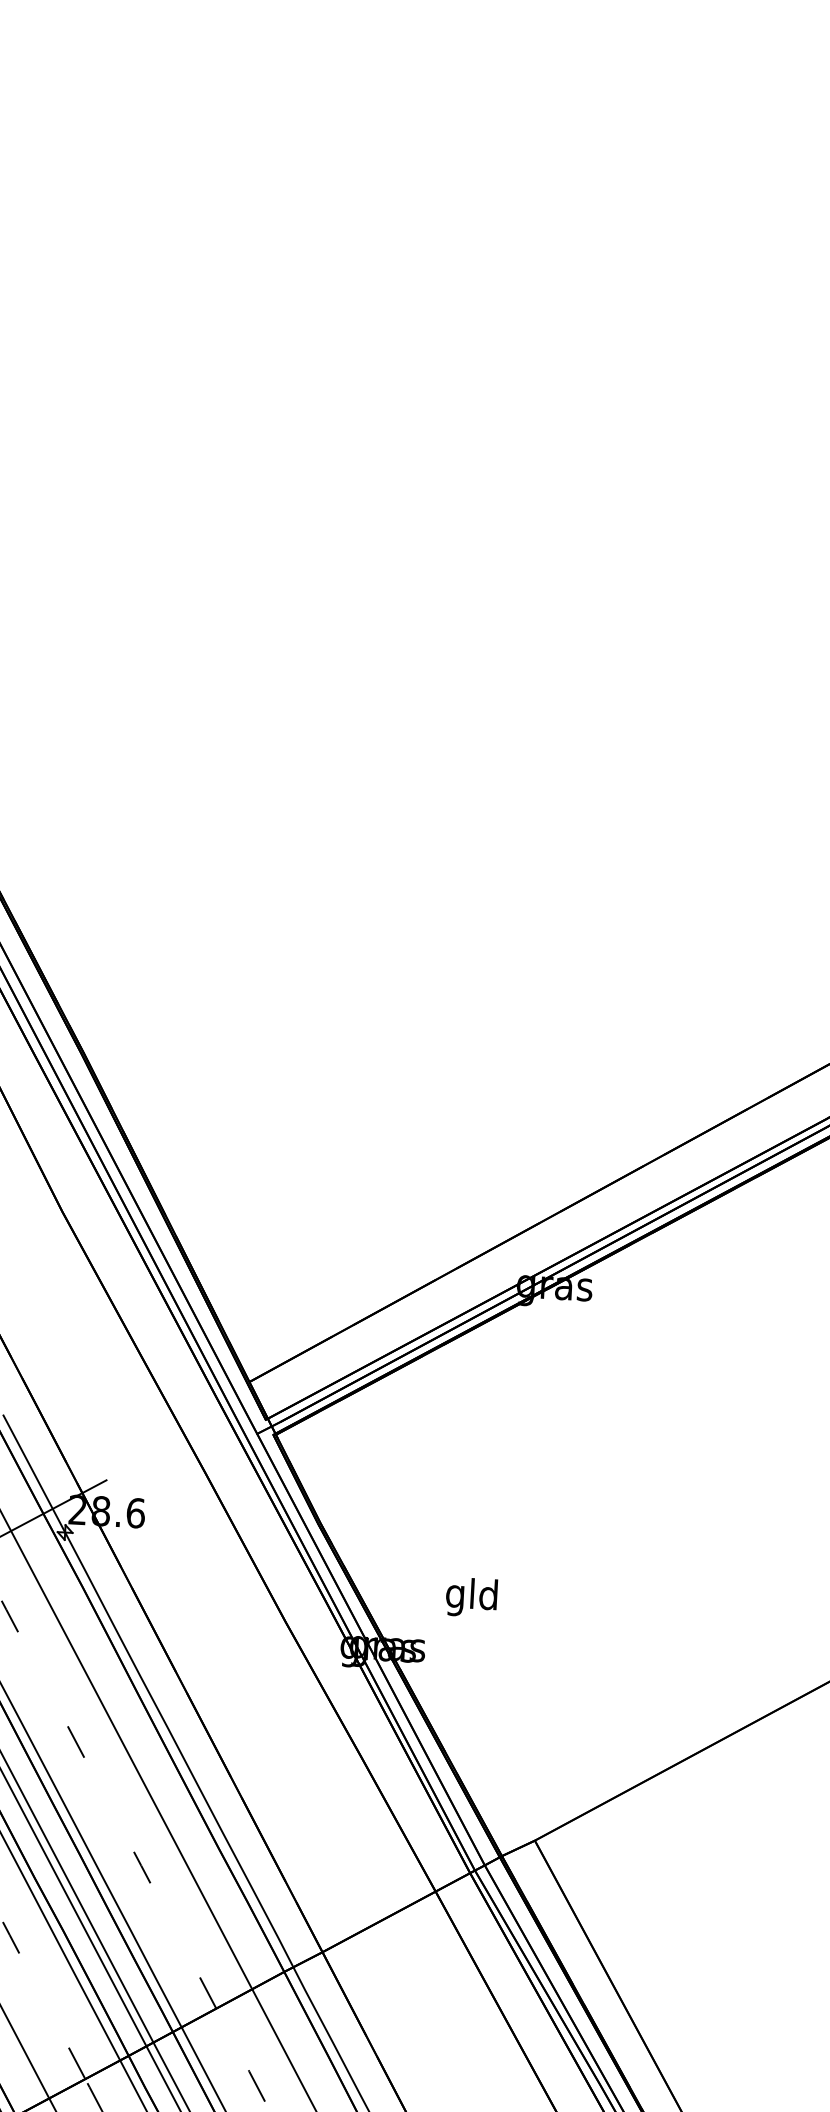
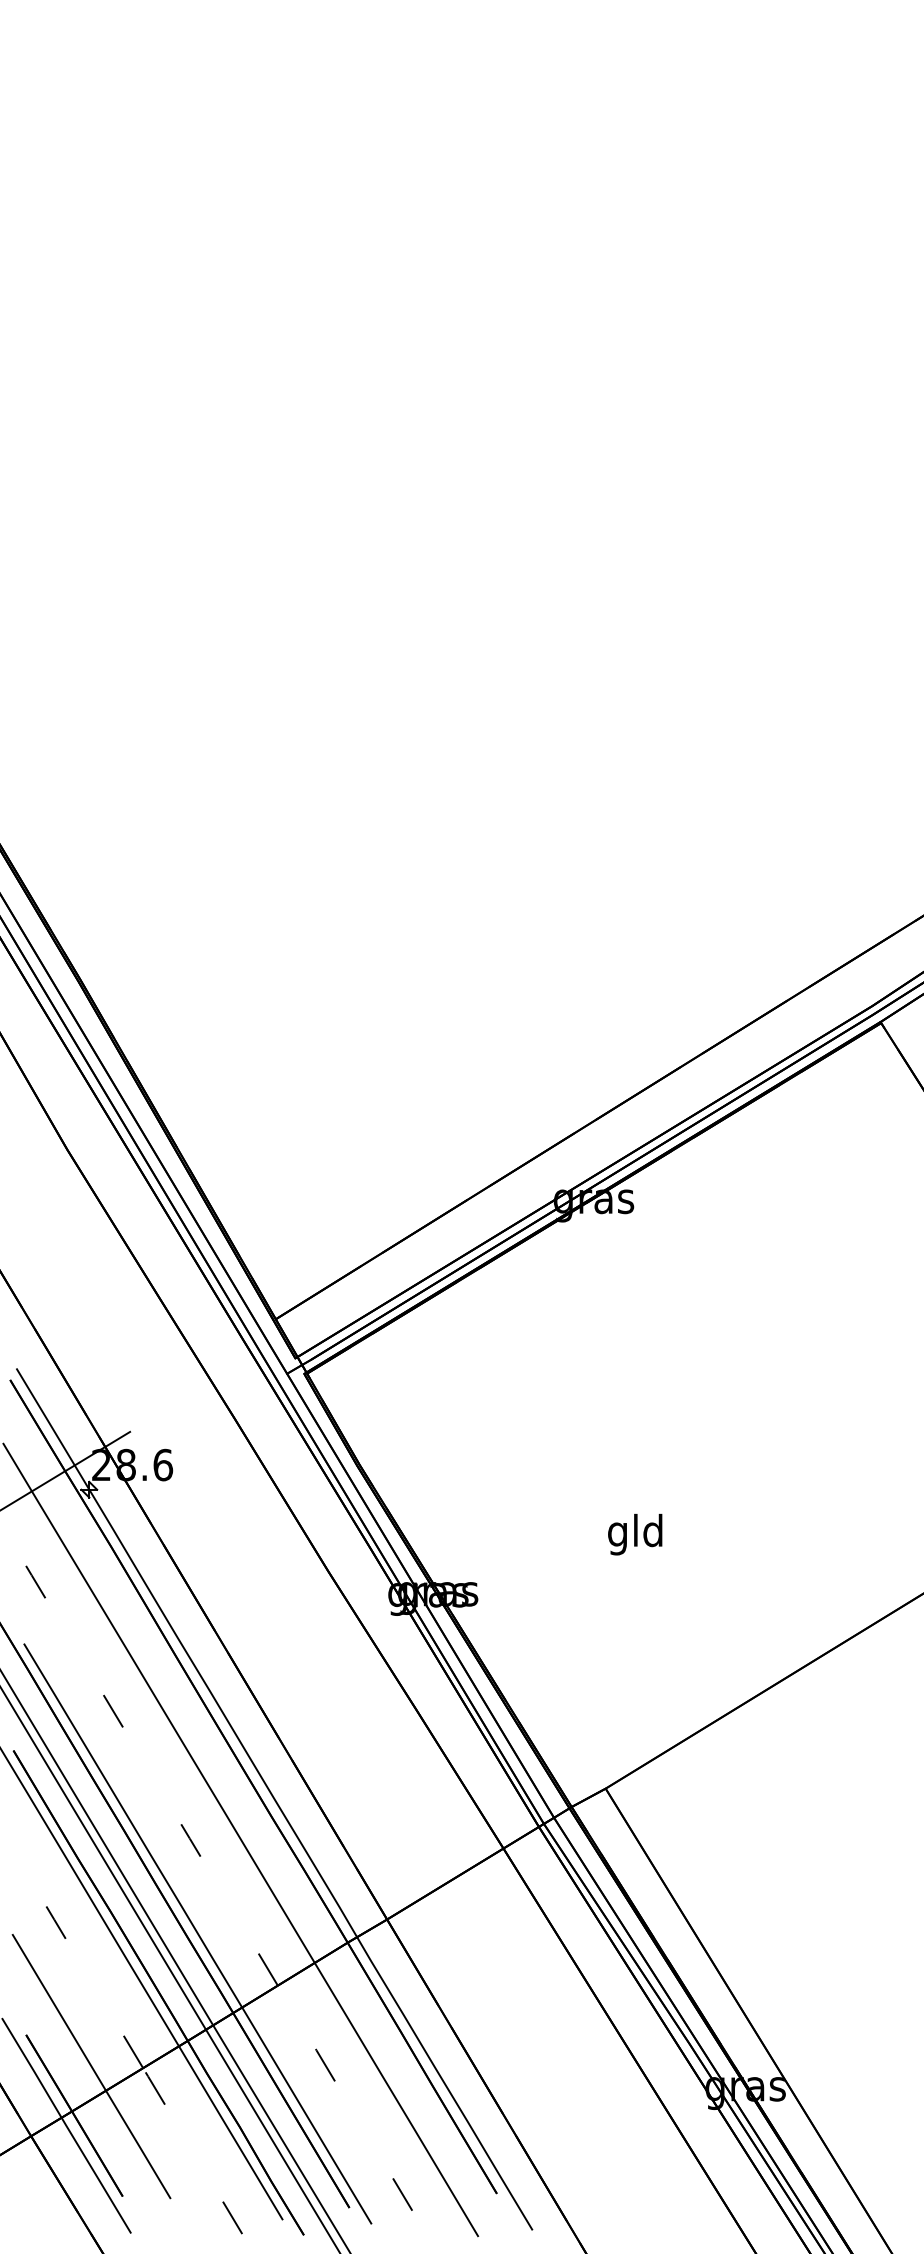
text: (471, 1597) -> (635, 1534), moved

